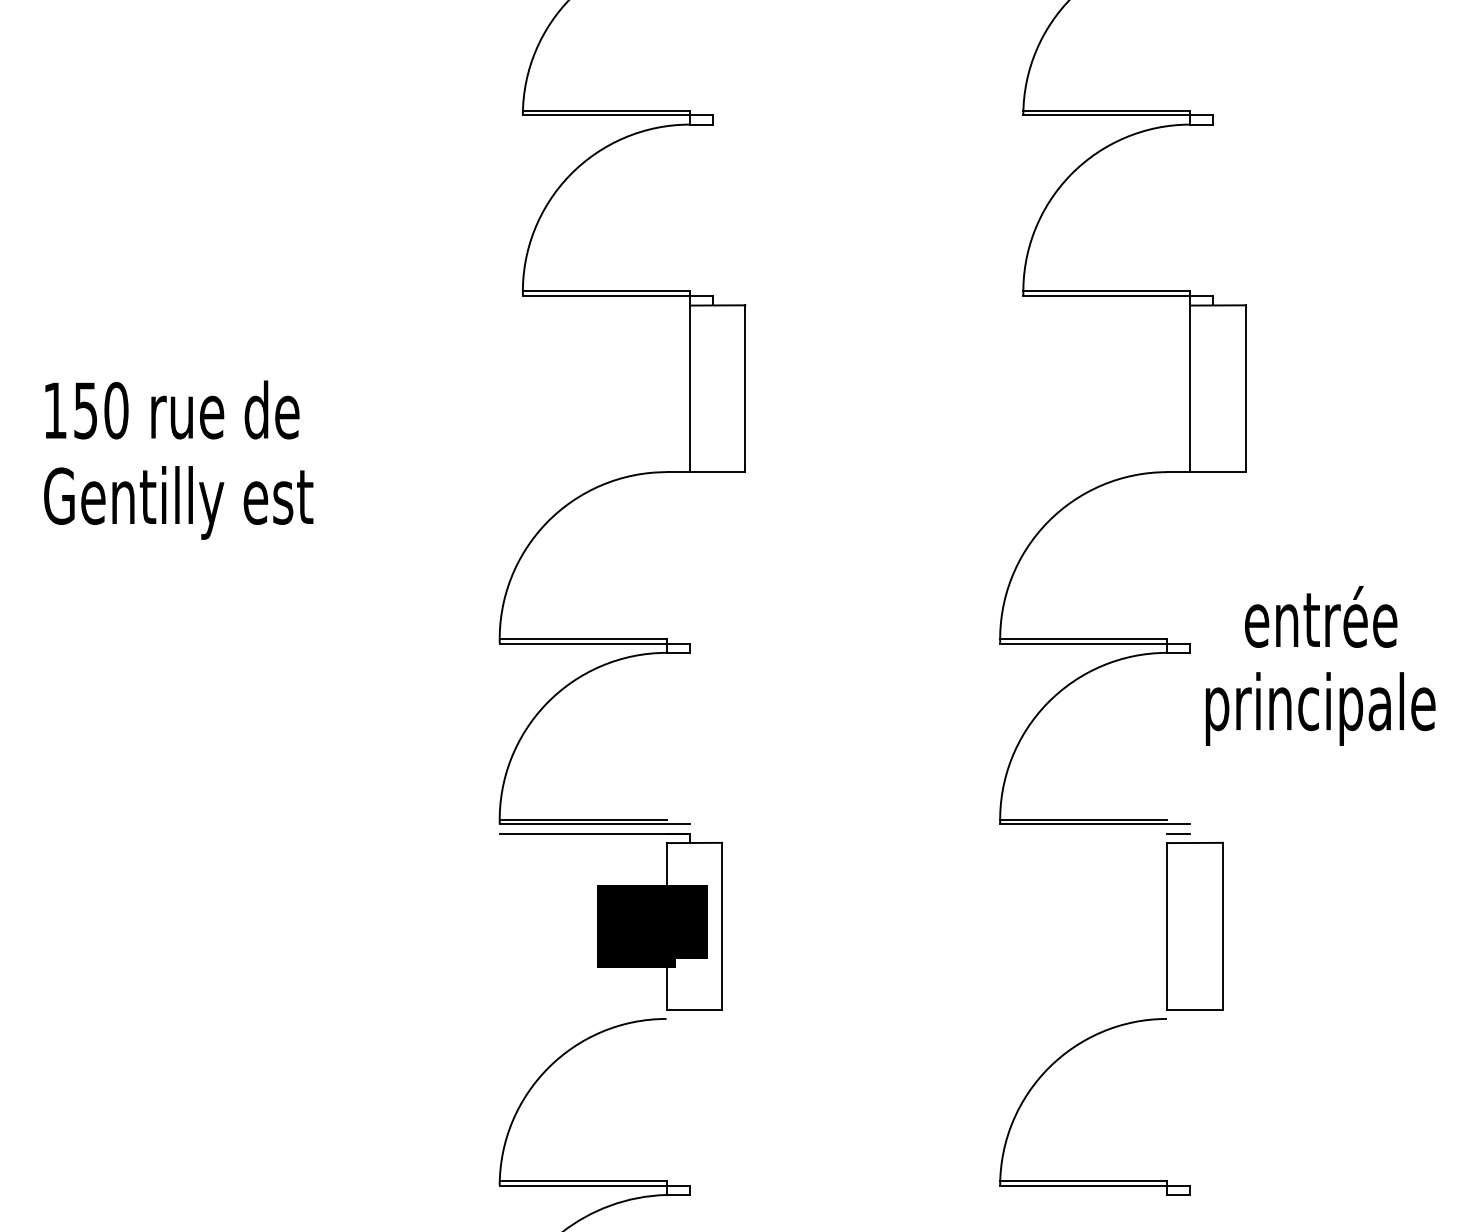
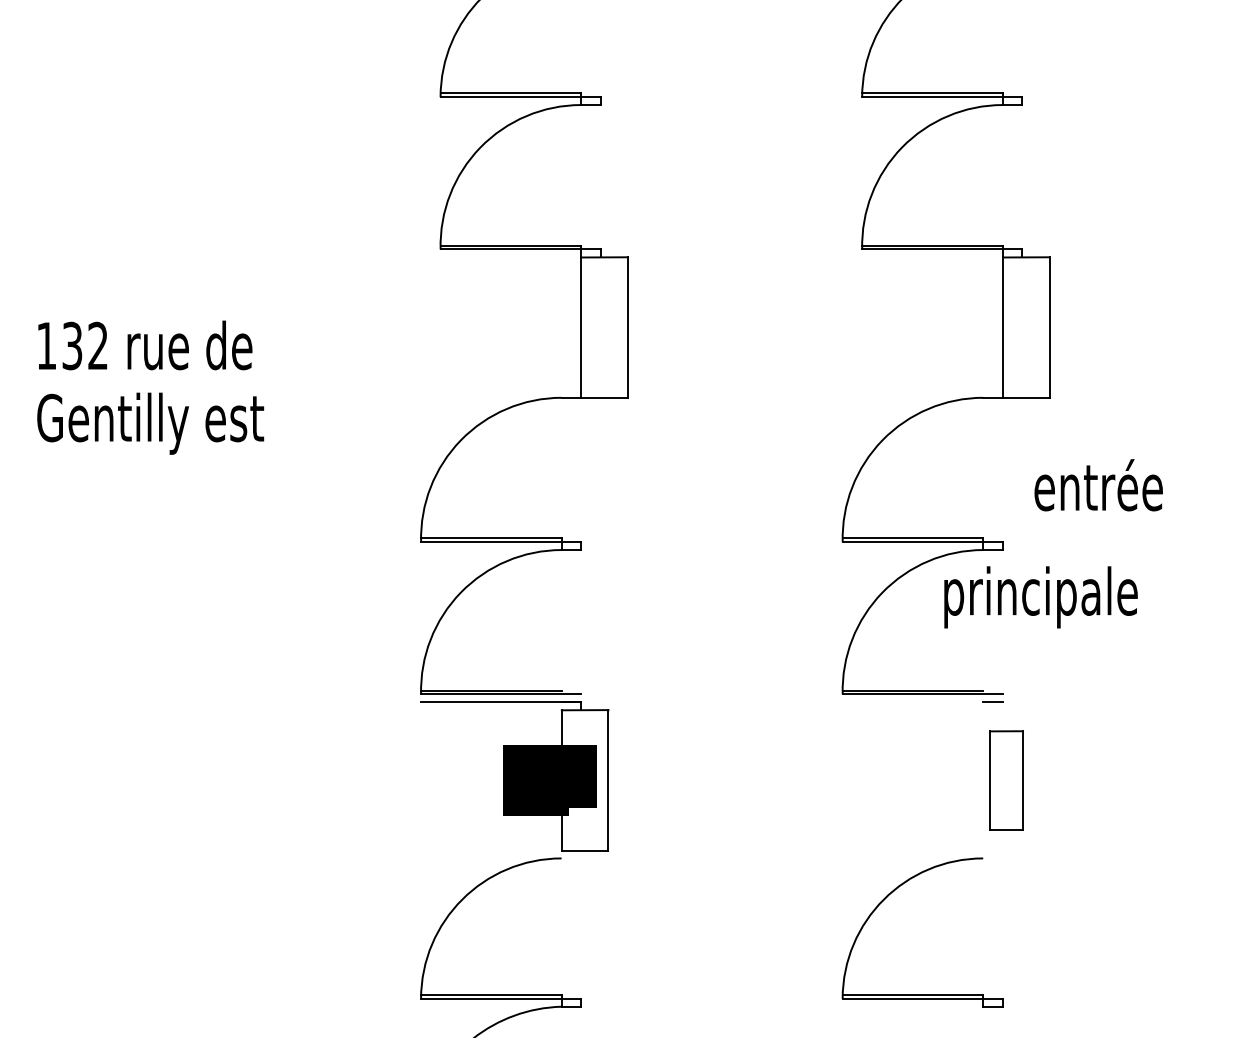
text: (101, 410) -> (85, 345), 150 -> 132
text: (1321, 616) -> (1099, 484), moved
text: (1320, 708) -> (1040, 596), moved
part: (1194, 926) -> (1006, 780), size x0.7

